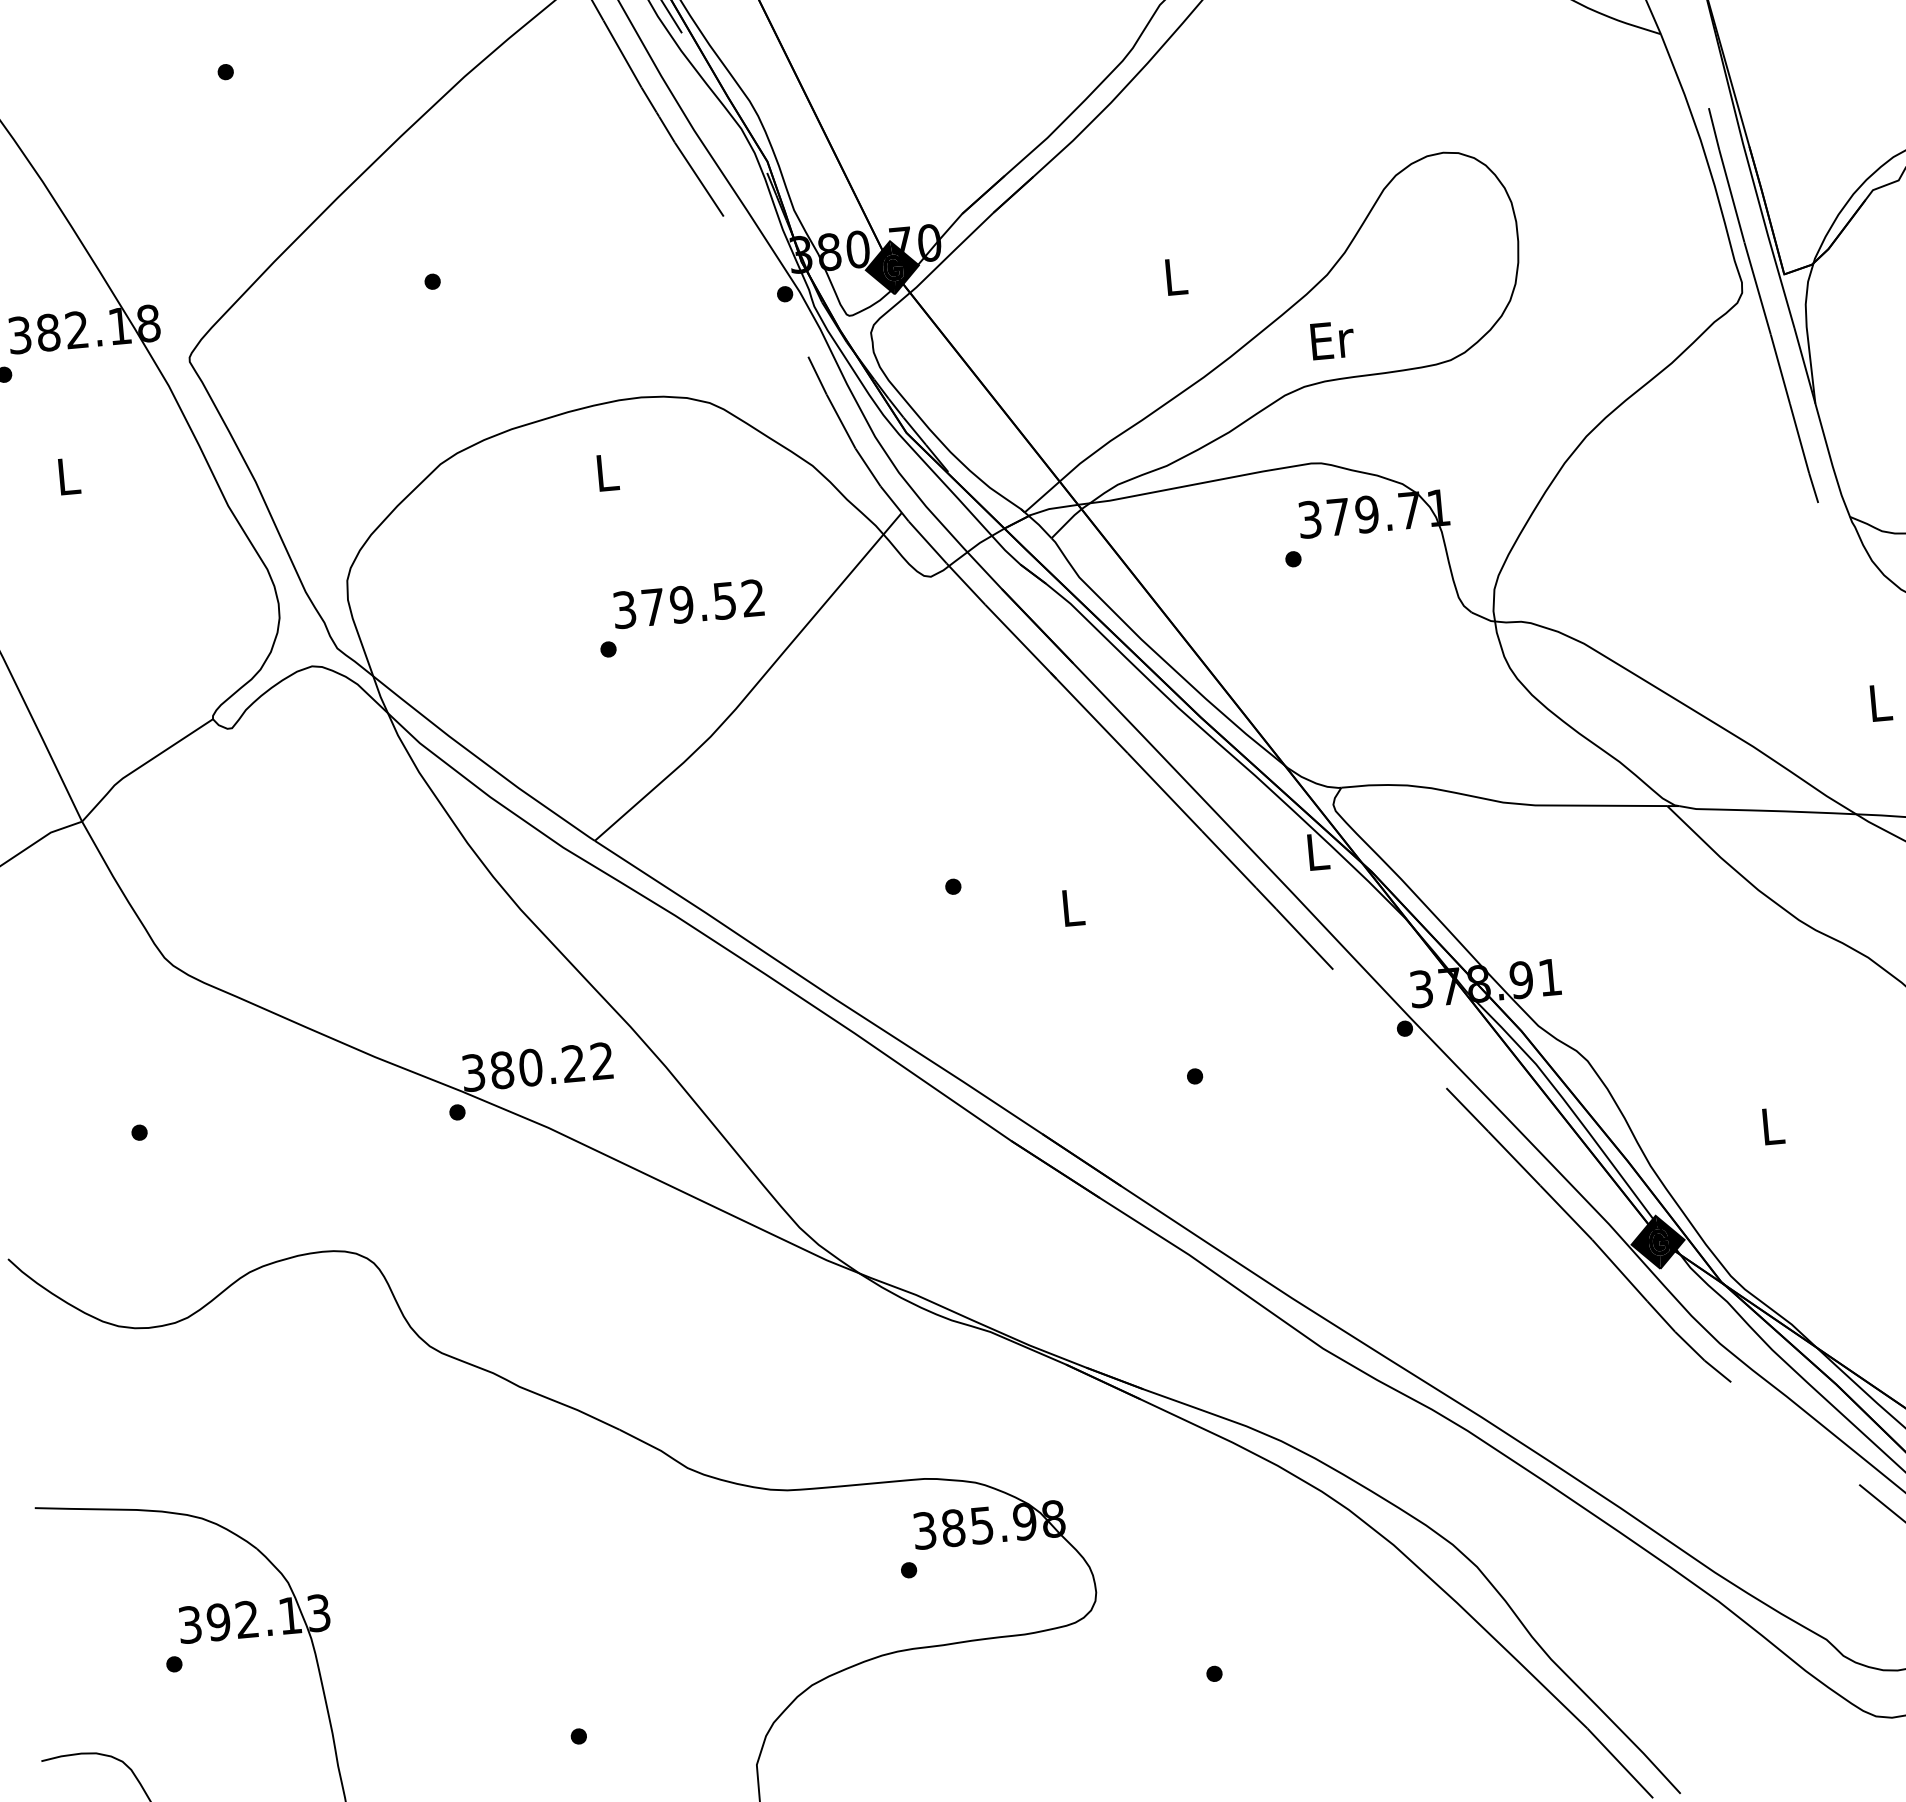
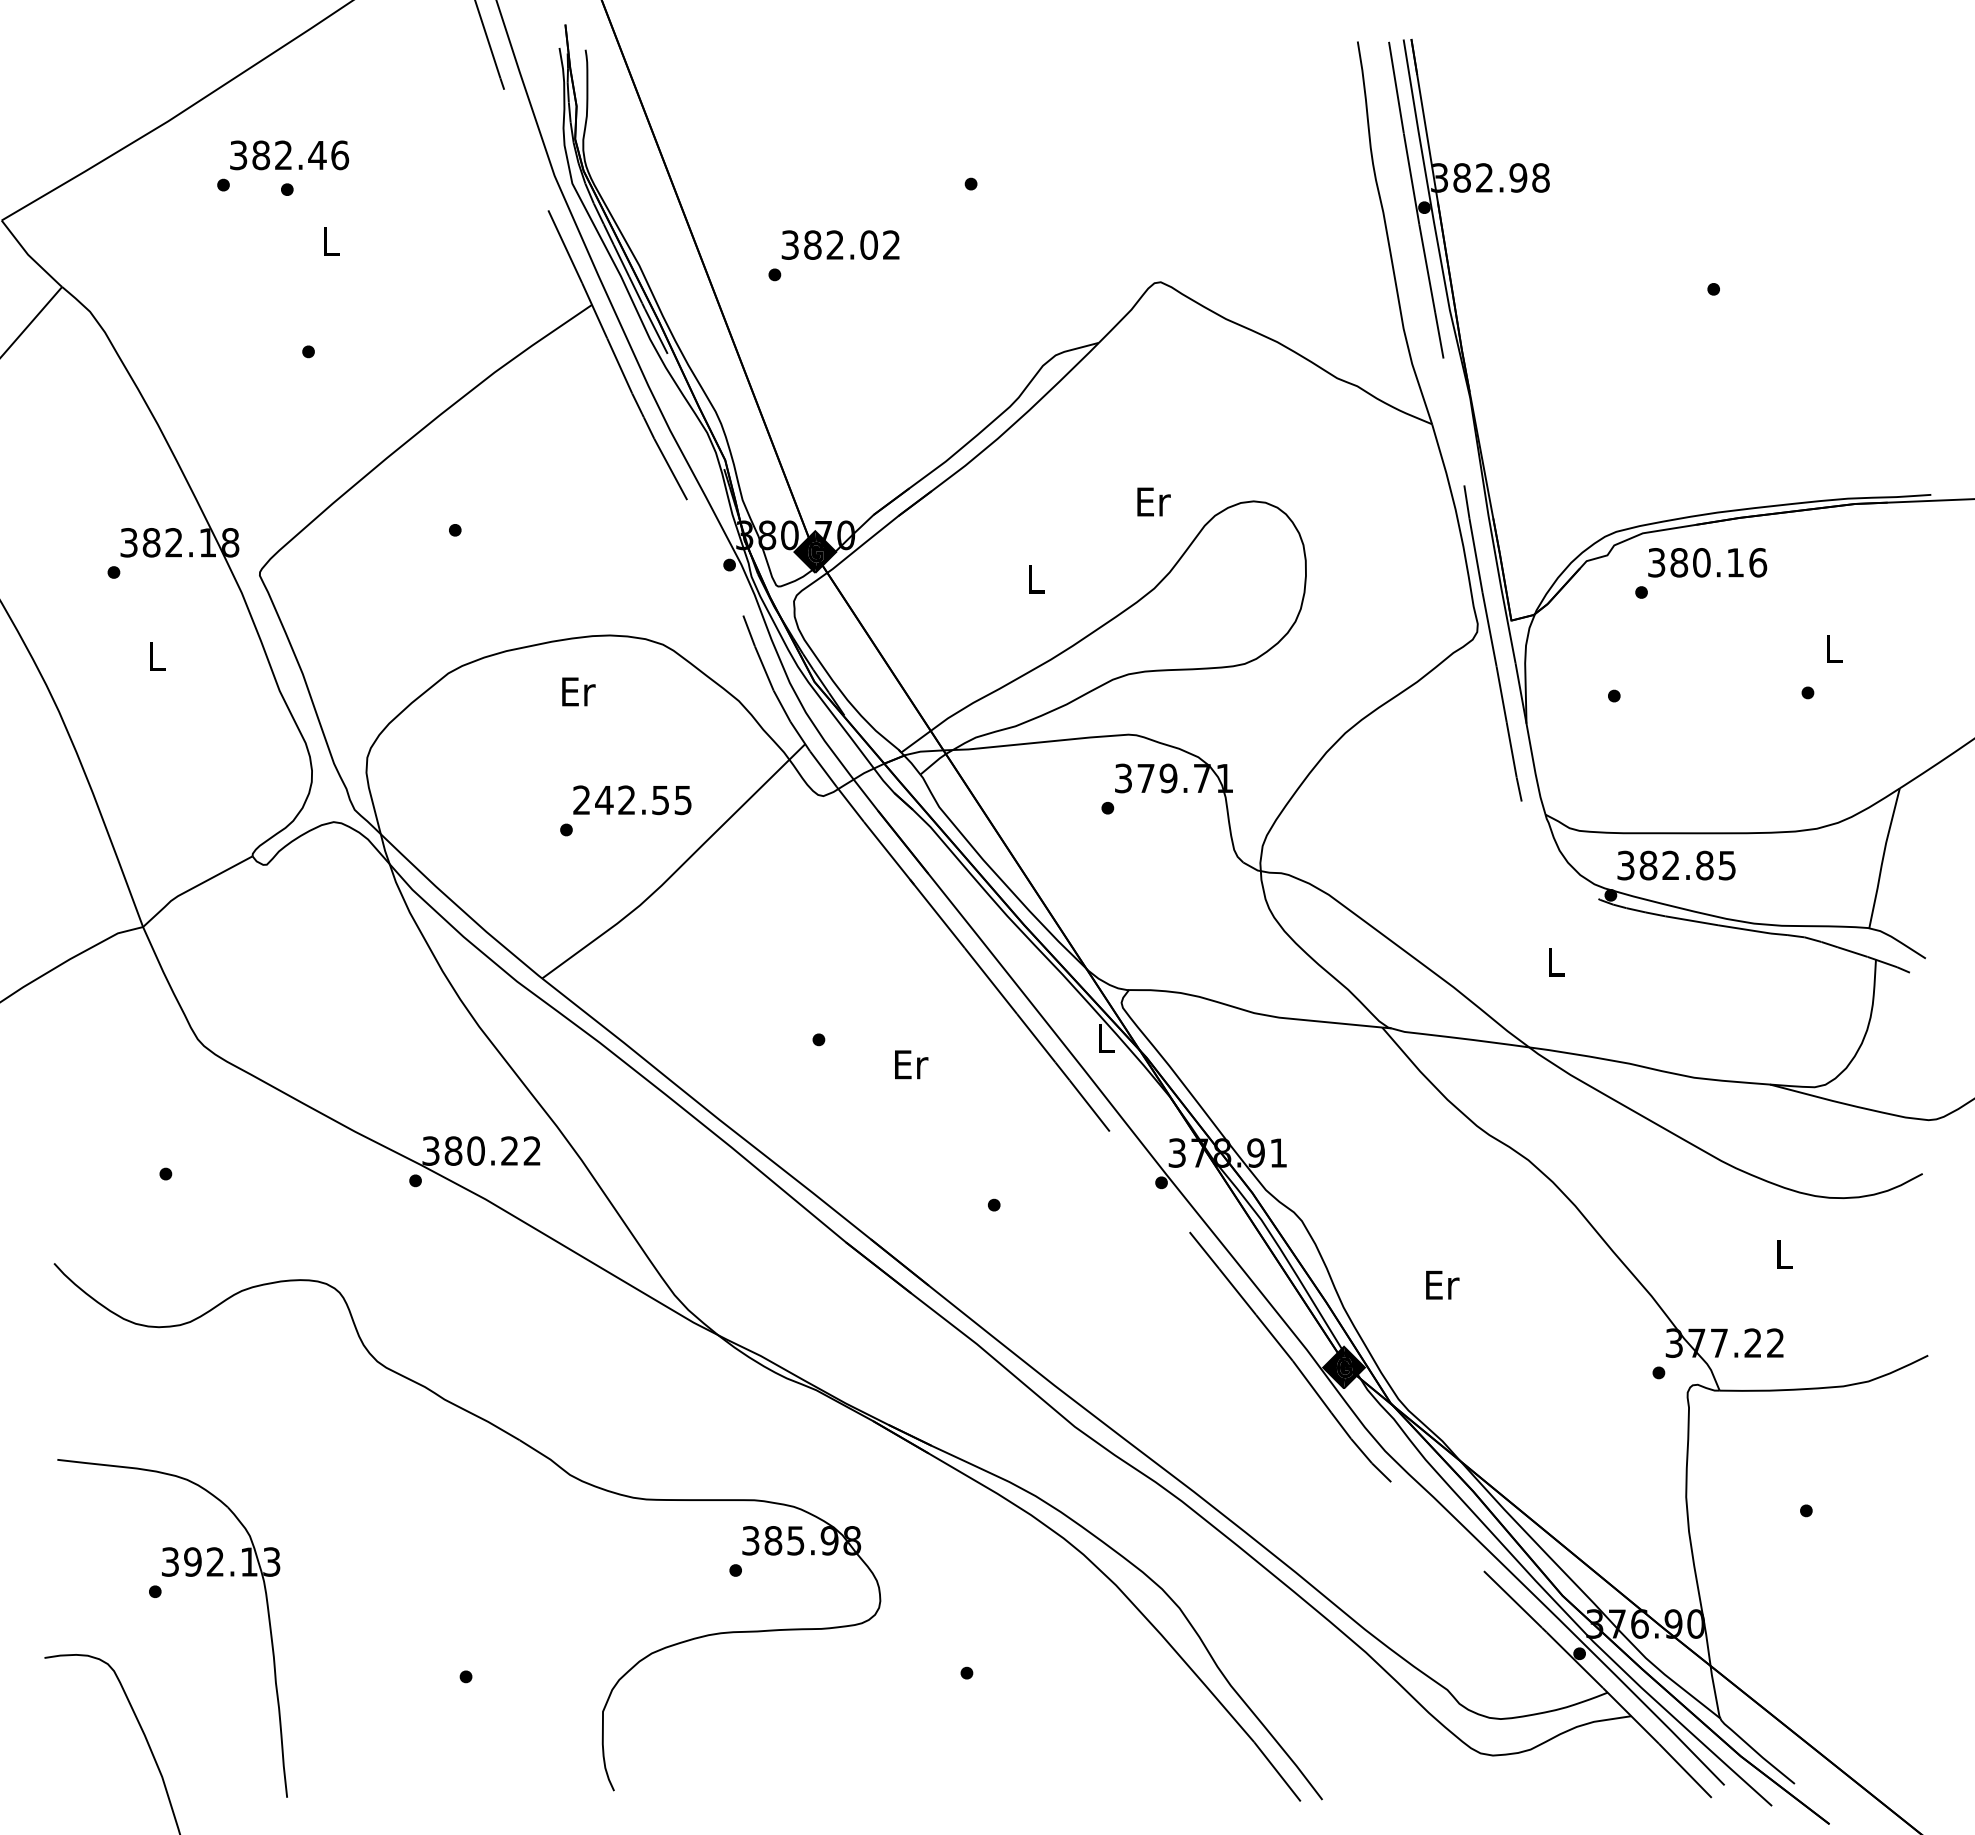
text: (1331, 339) -> (1153, 501), moved
text: (607, 472) -> (578, 691), L -> Er
text: (688, 604) -> (632, 800), 379.52 -> 242.55
text: (1073, 907) -> (911, 1064), L -> Er
text: (1773, 1125) -> (1442, 1284), L -> Er

